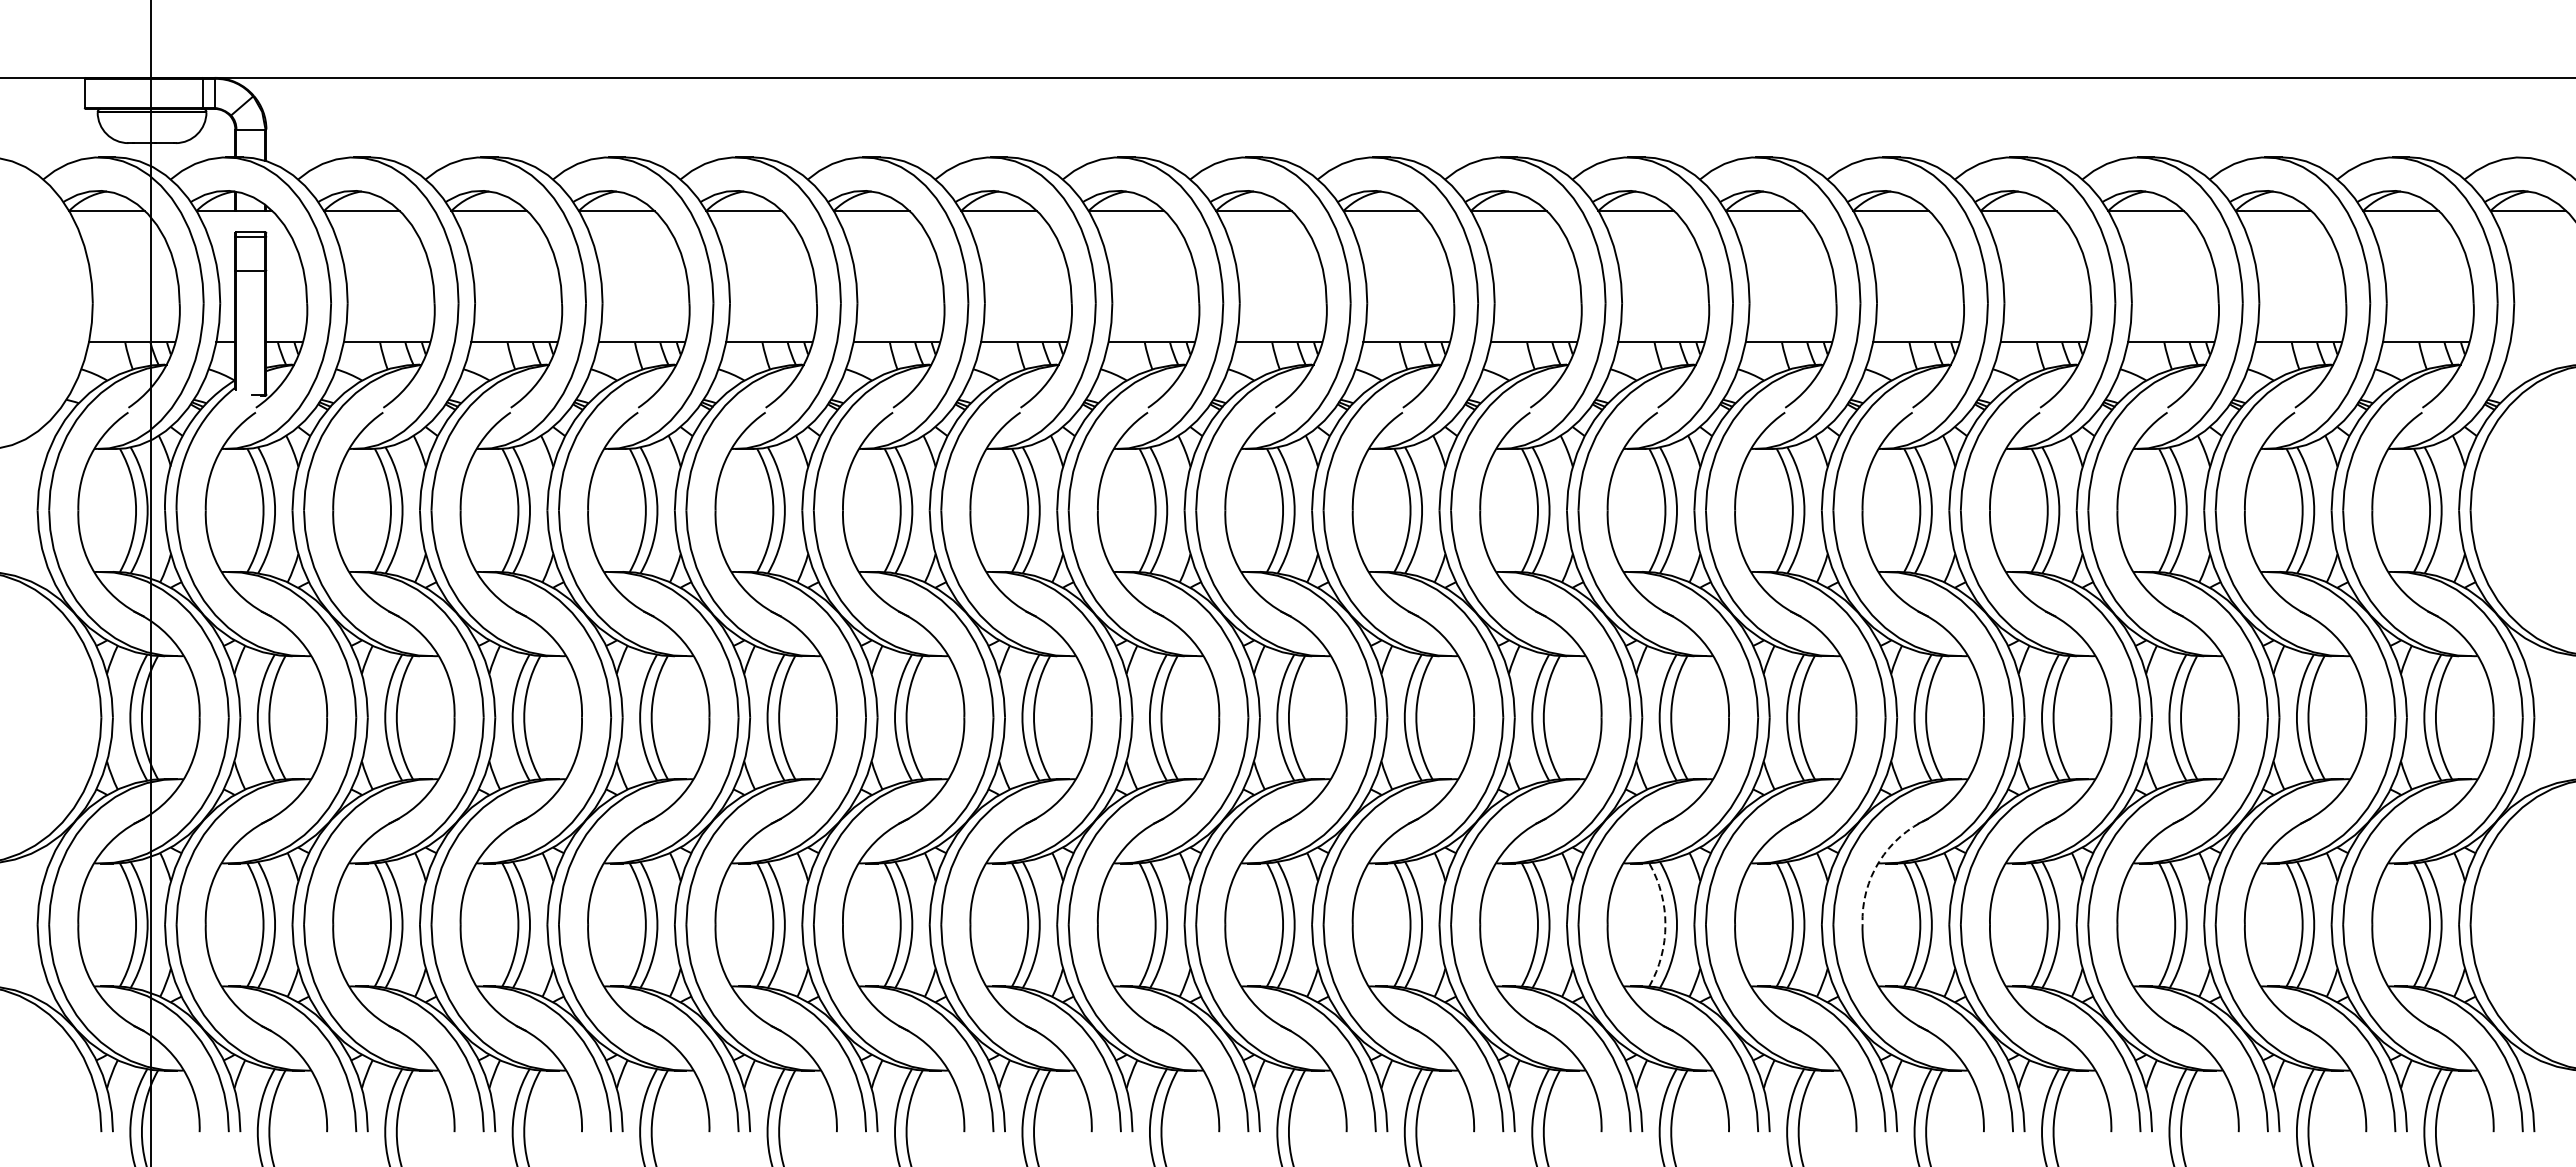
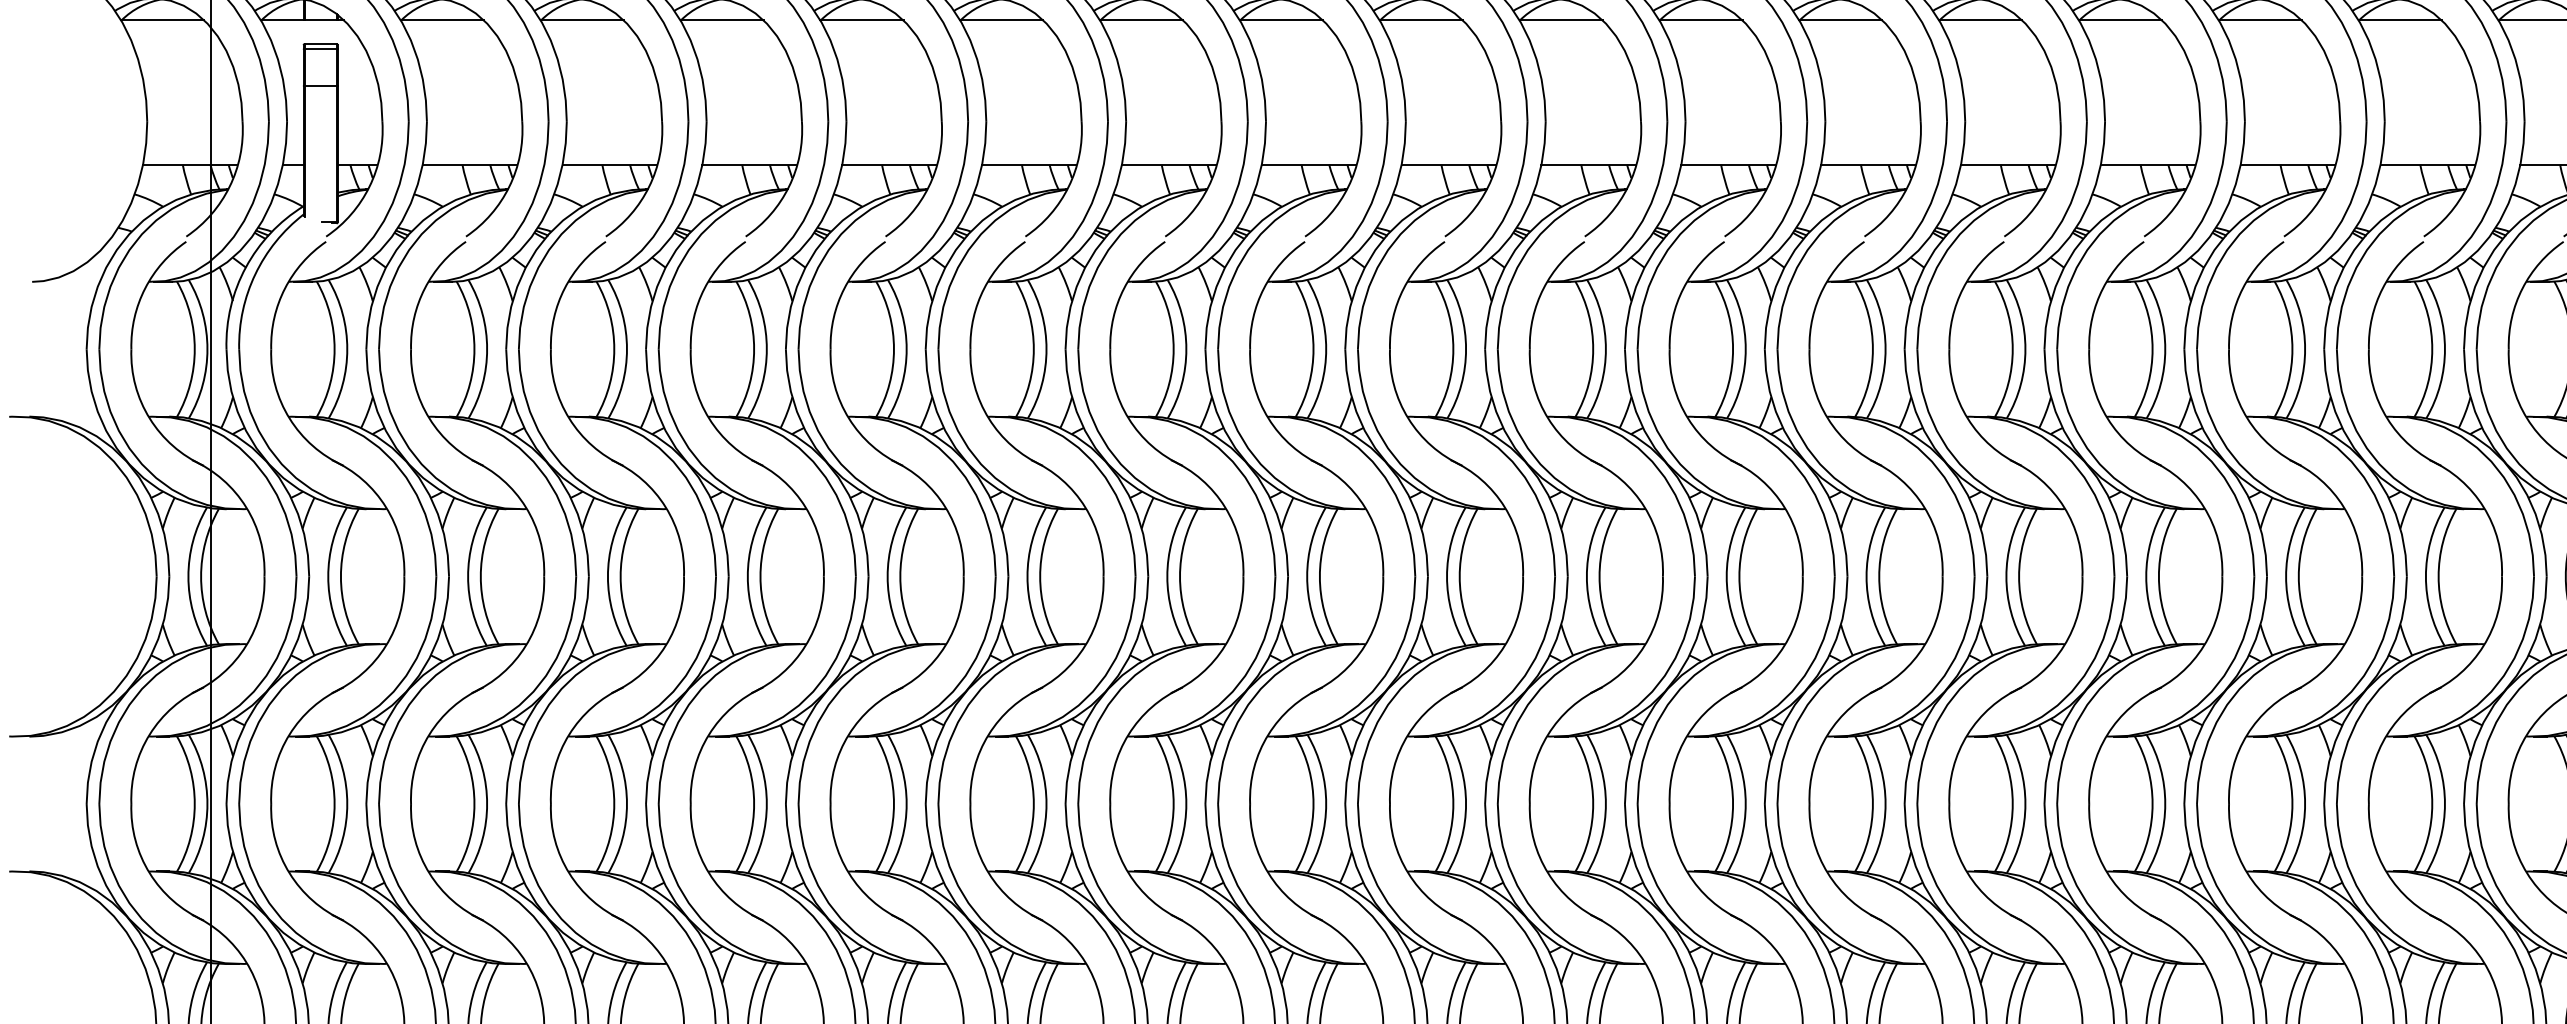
arc: (1879, 861) -> (2107, 734), dashed -> solid
arc: (1665, 924) -> (1872, 803), dashed -> solid

